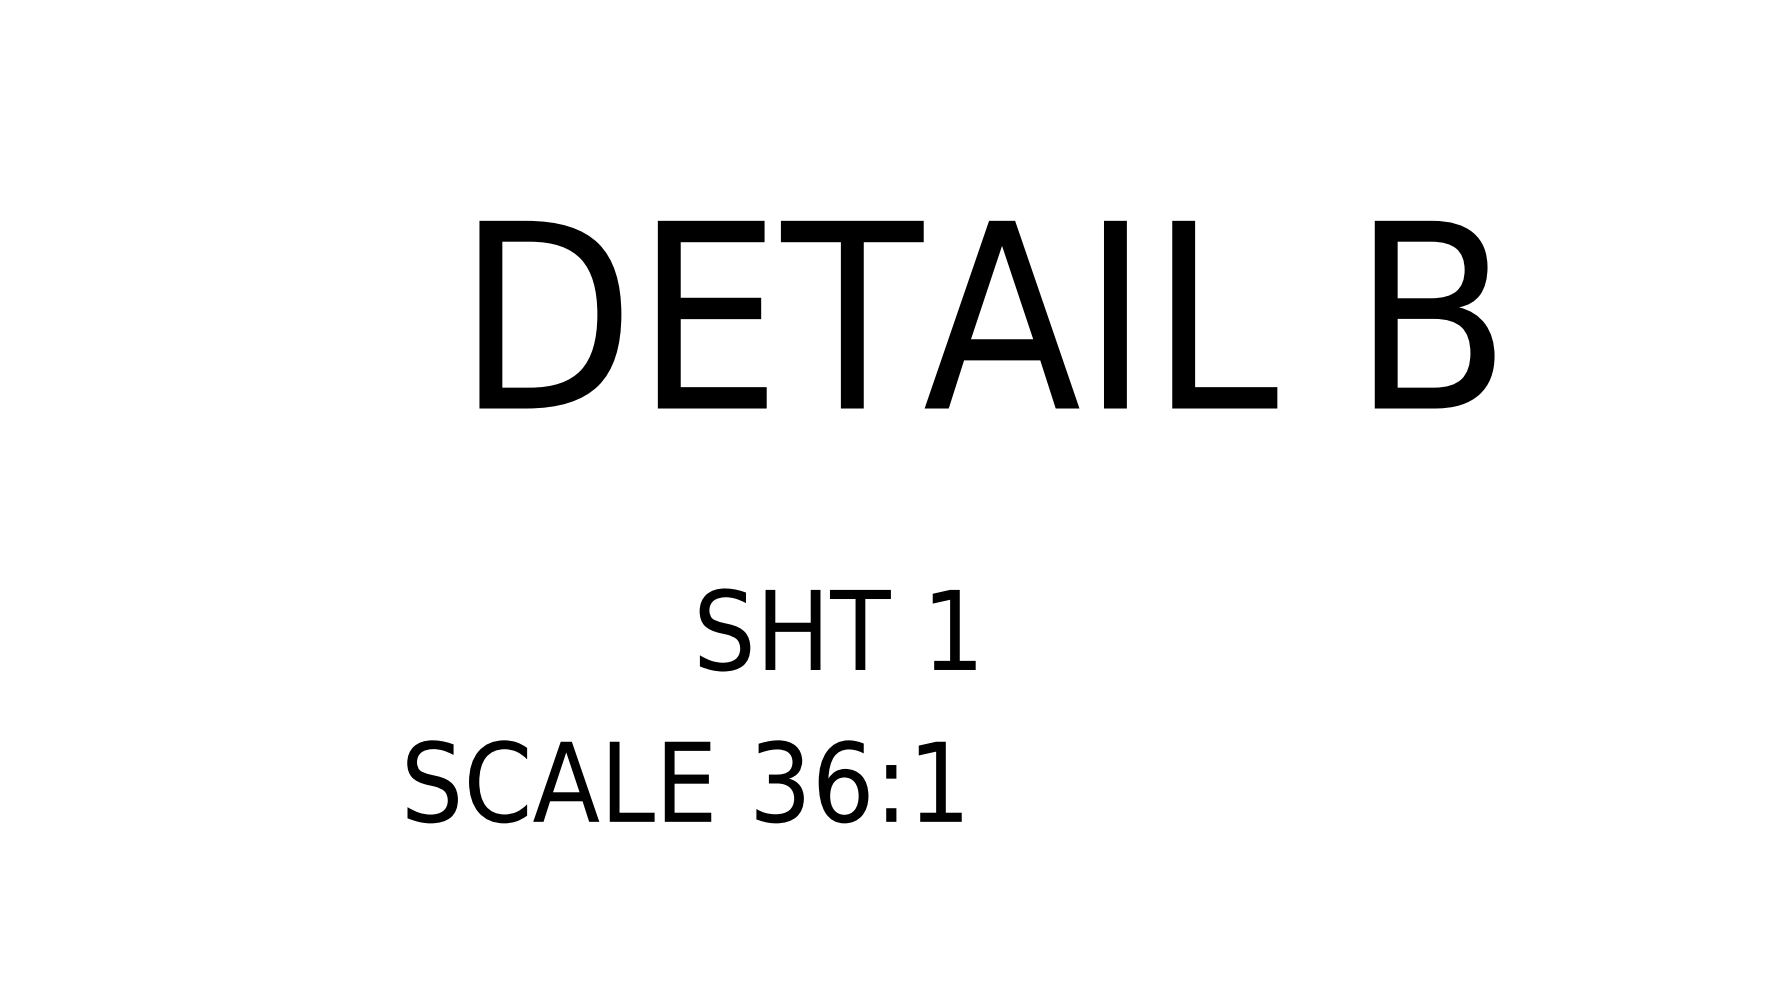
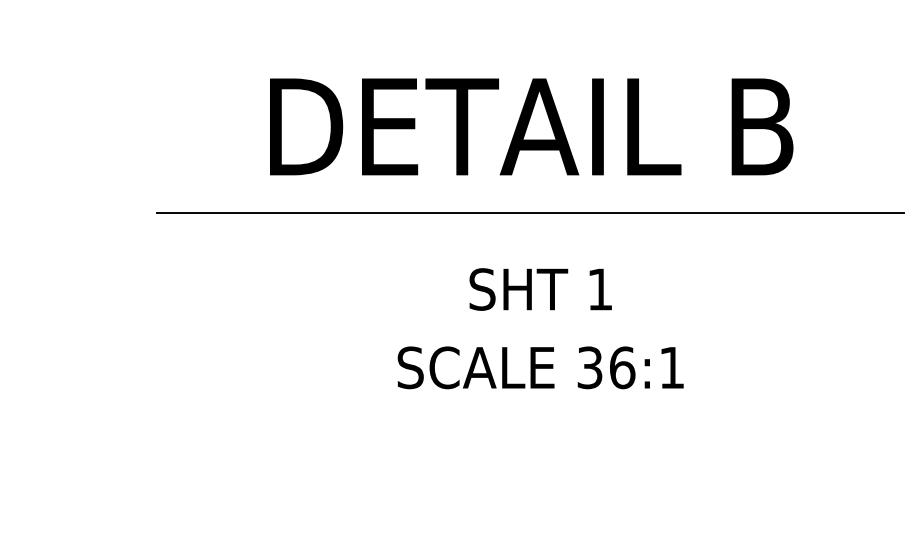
line: (982, 482) -> (529, 213), added
text: (837, 629) -> (540, 289), moved
text: (684, 781) -> (540, 367), moved

